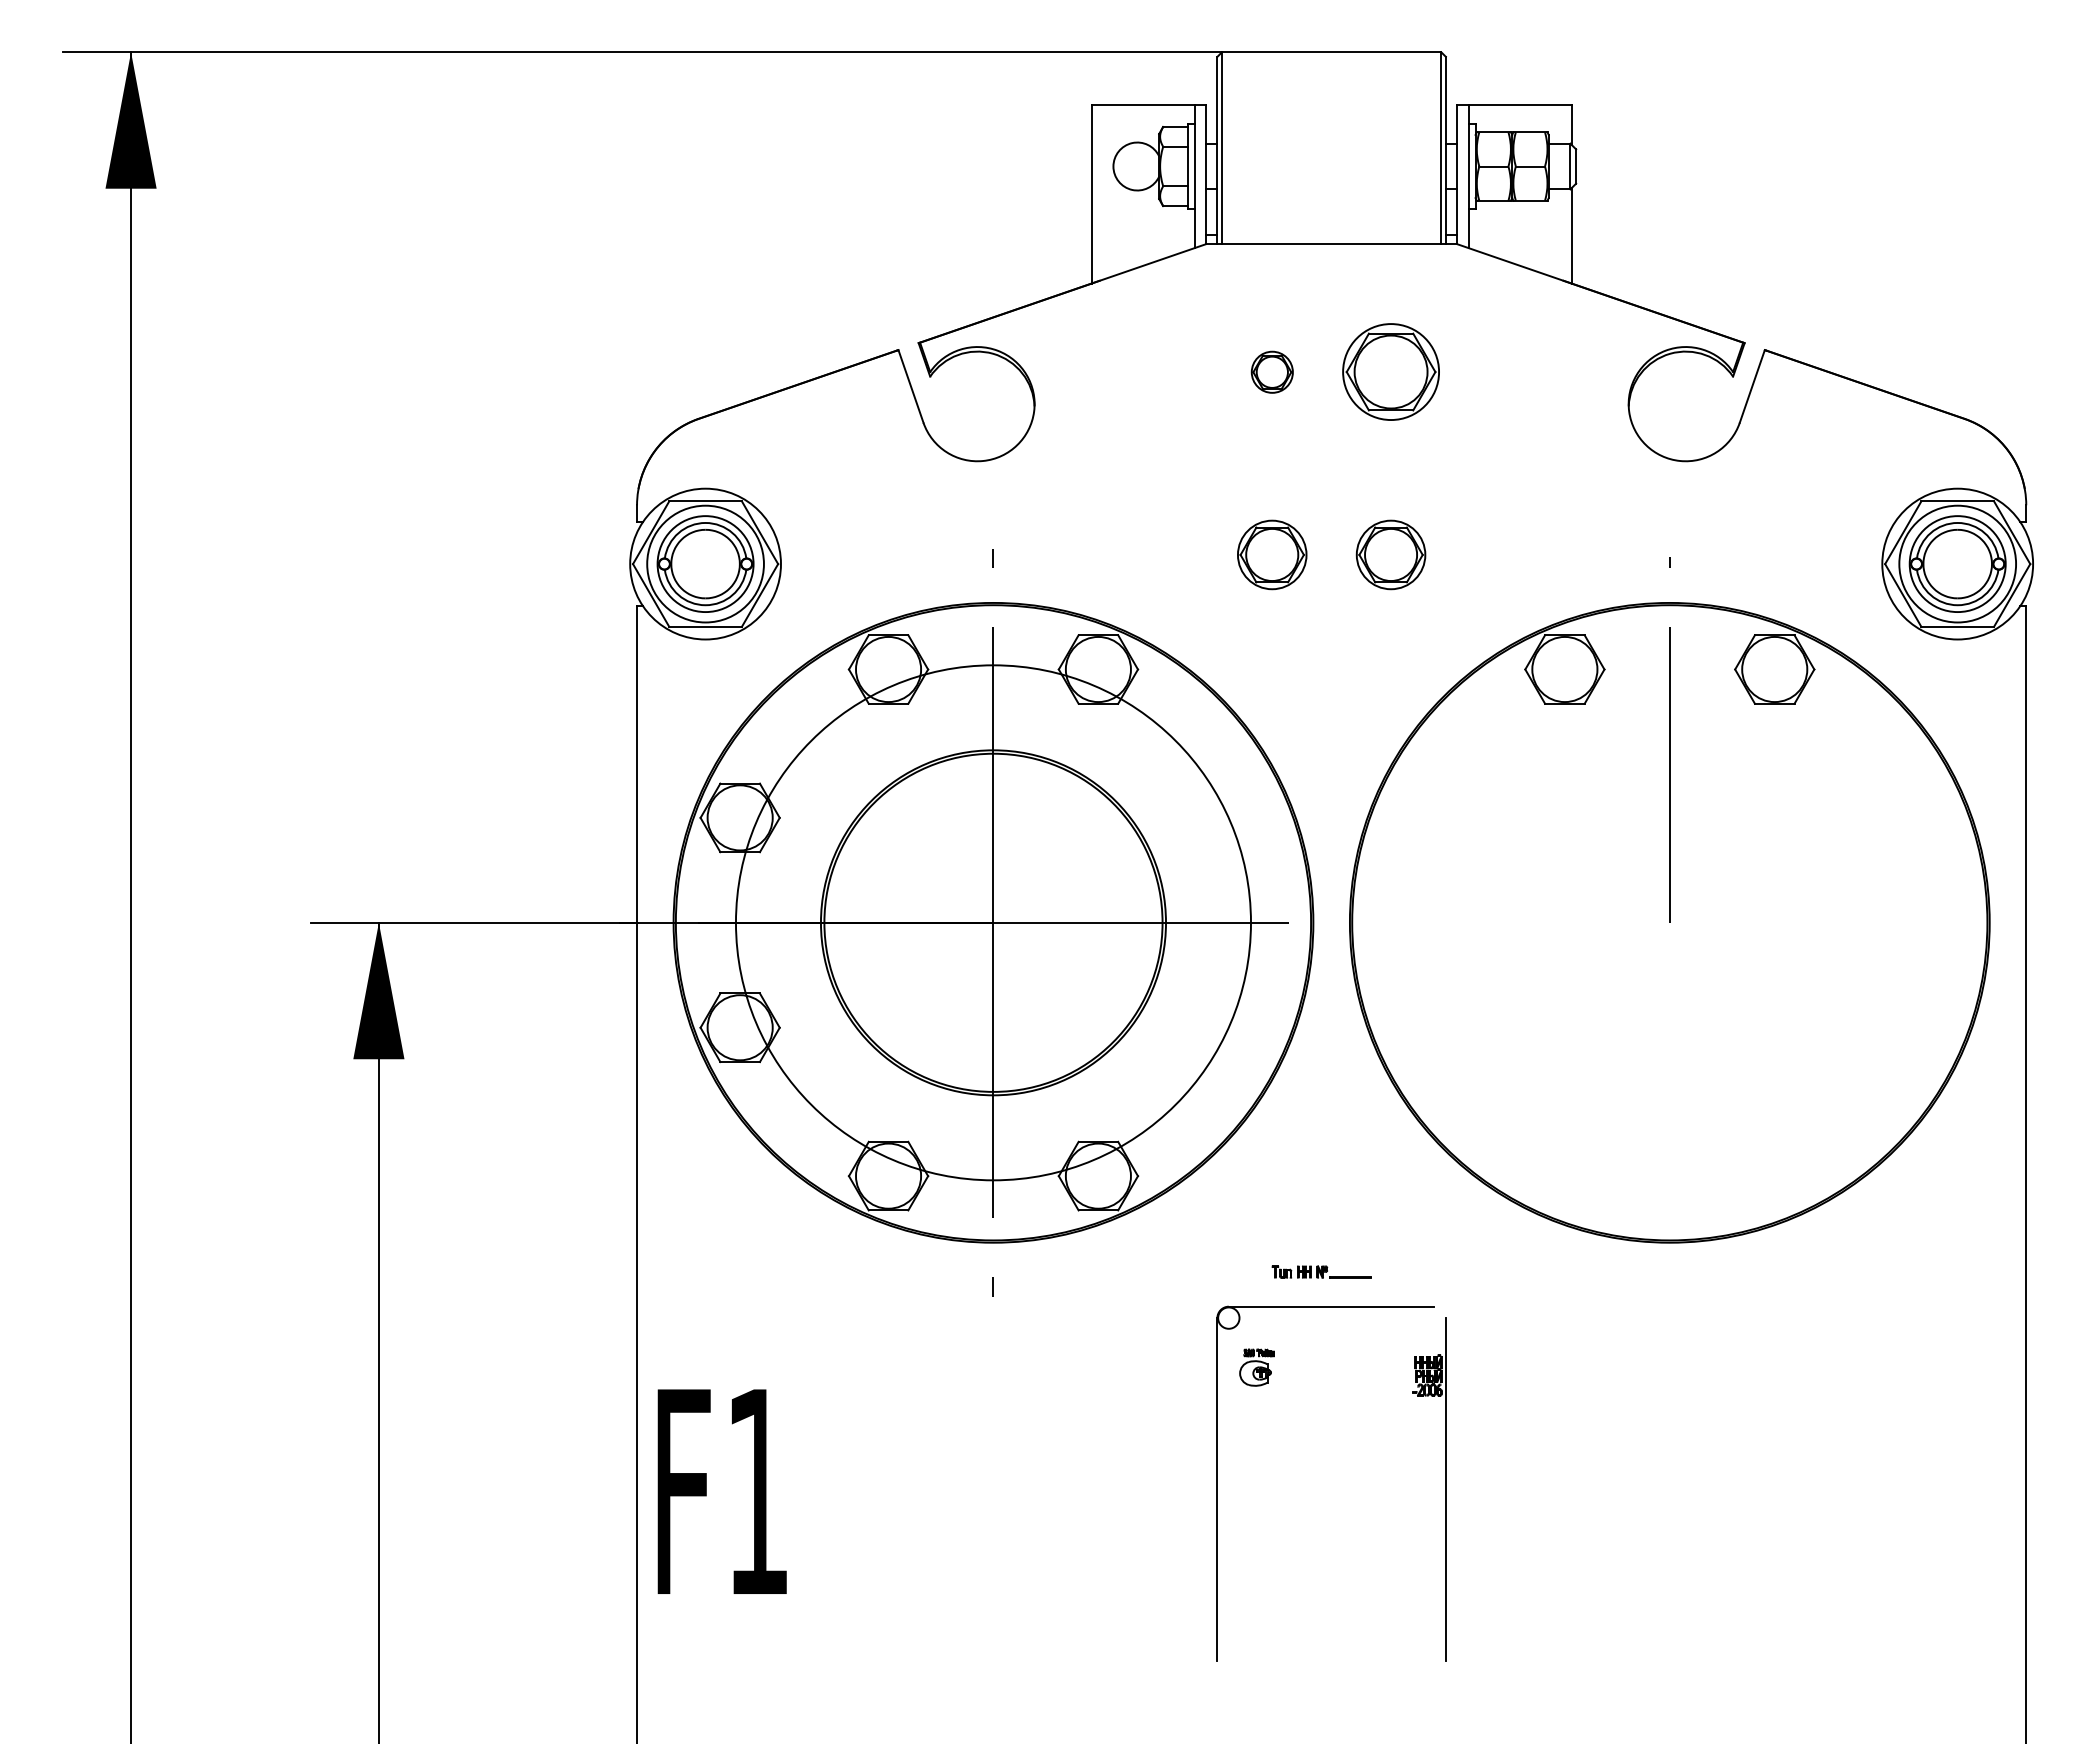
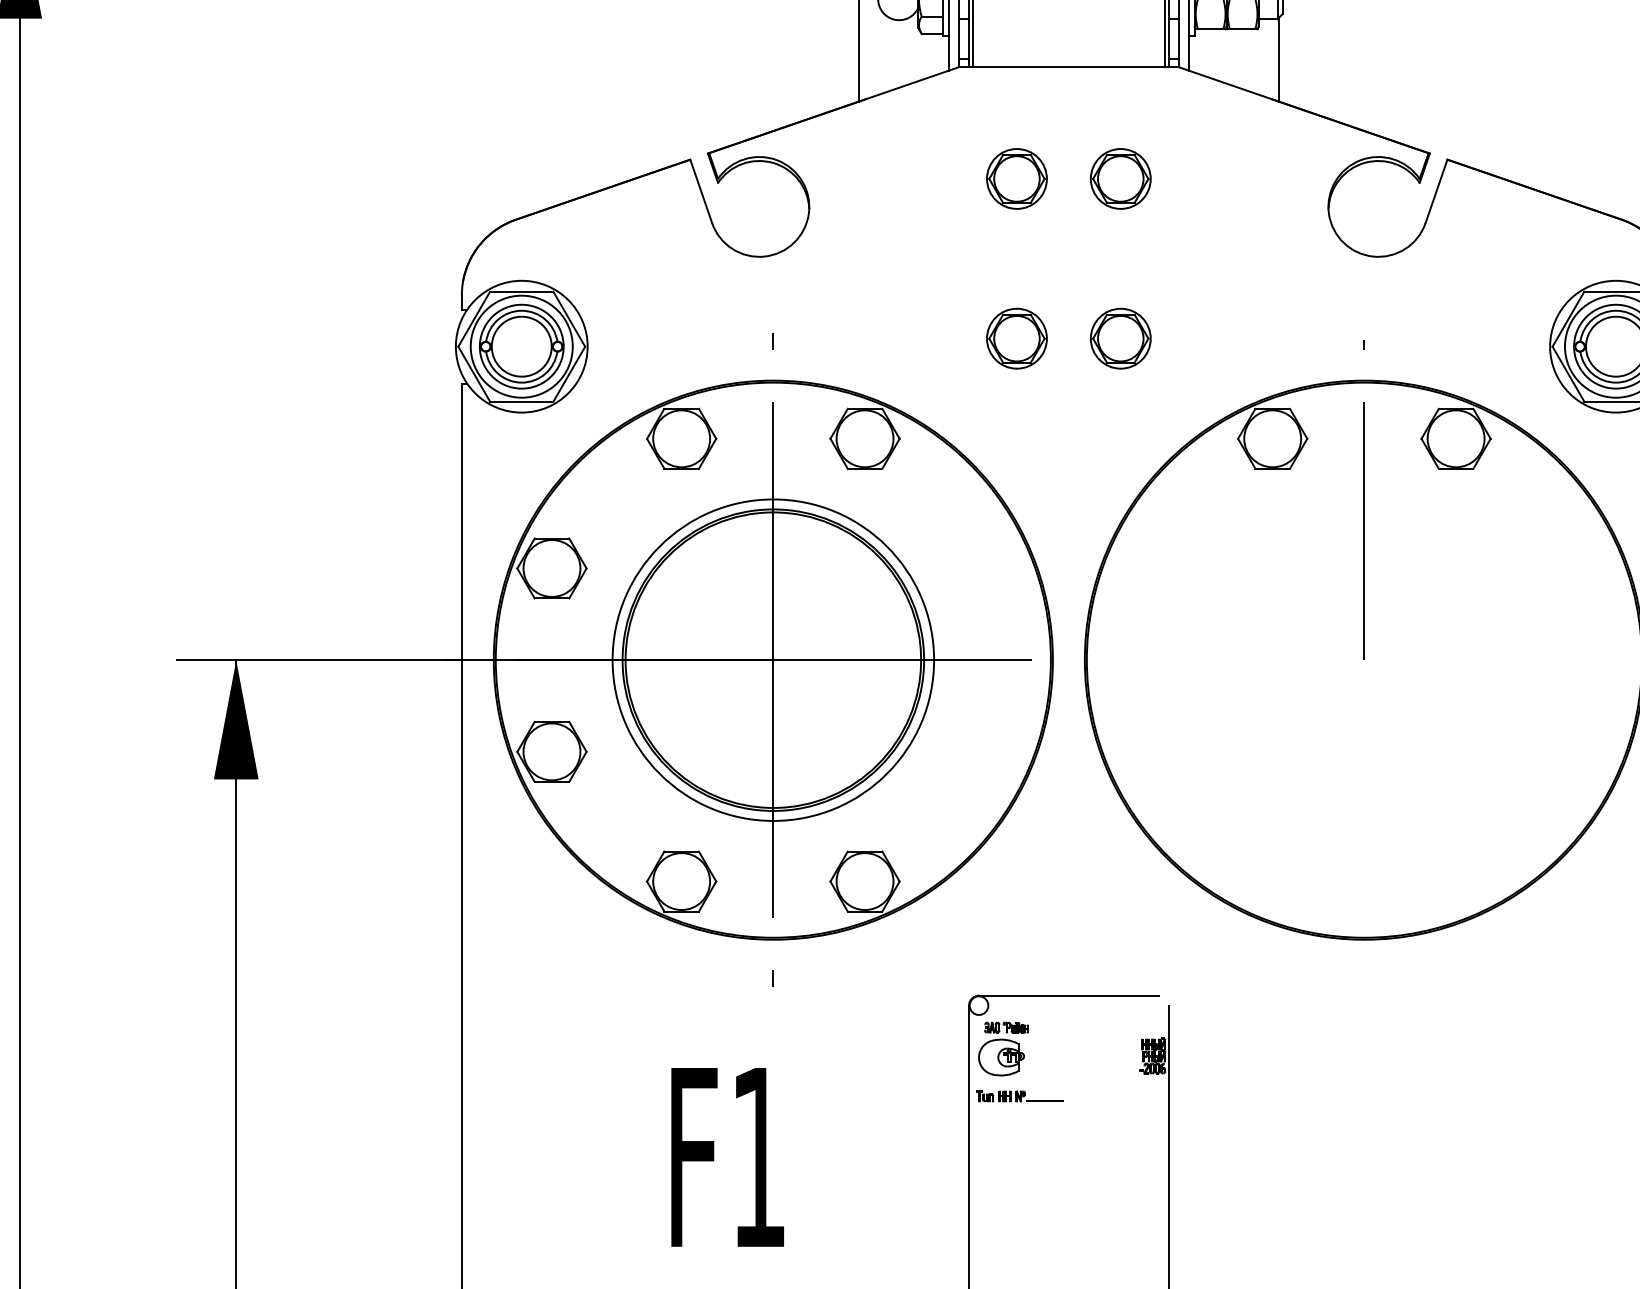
part: (1272, 372) -> (1017, 179), size x1.67
part: (1390, 372) -> (1120, 179), size x0.71
circle: (993, 922) -> (773, 659), size x0.71
part: (1321, 1271) -> (1019, 1095), moved
part: (1256, 1367) -> (1003, 1048), size x1.67
text: (721, 1491) -> (727, 1157), moved

